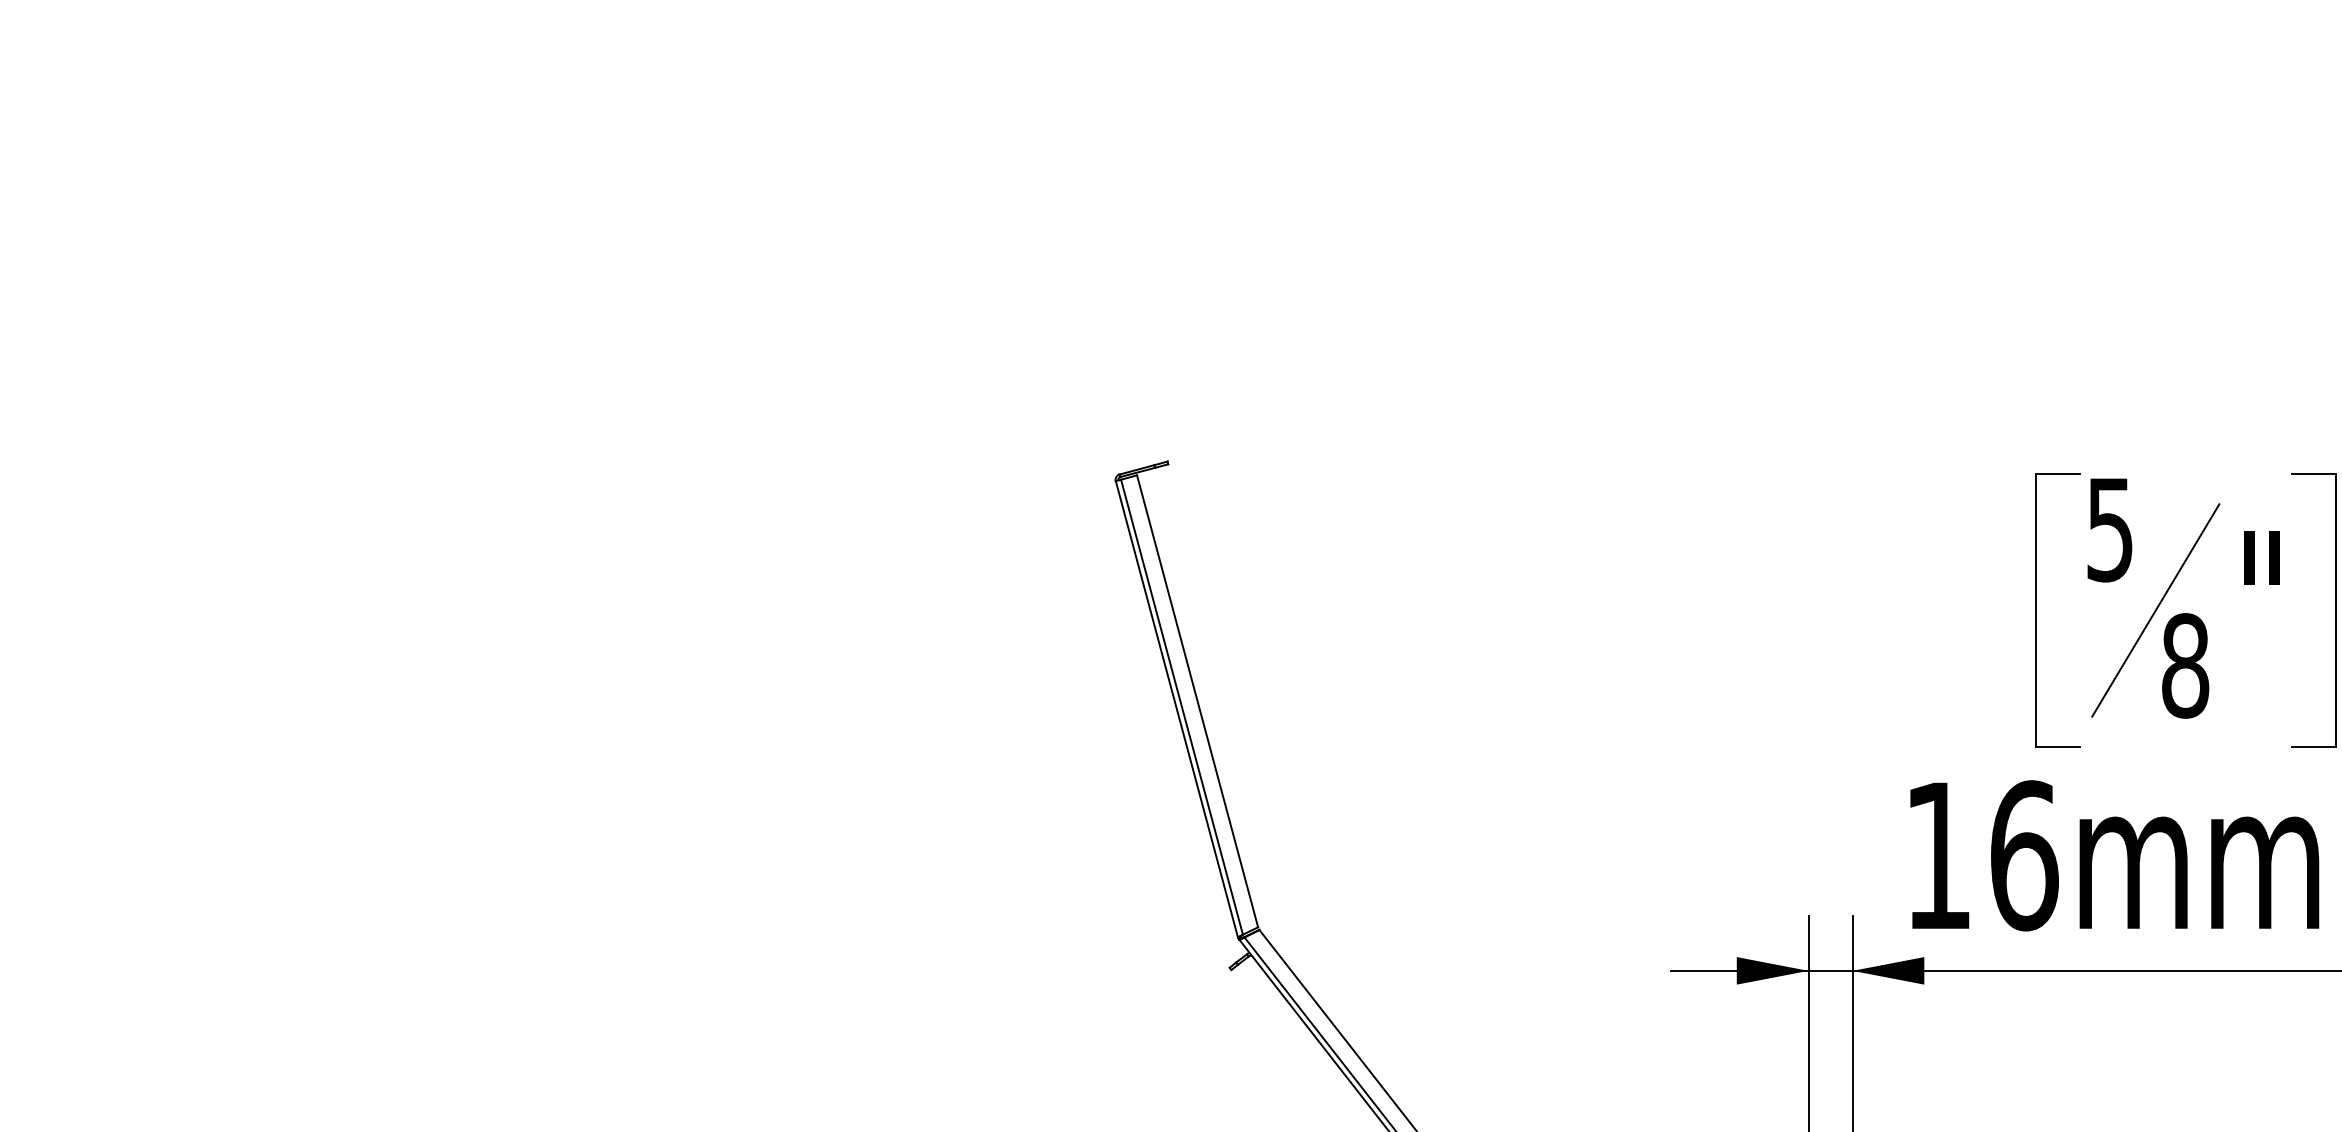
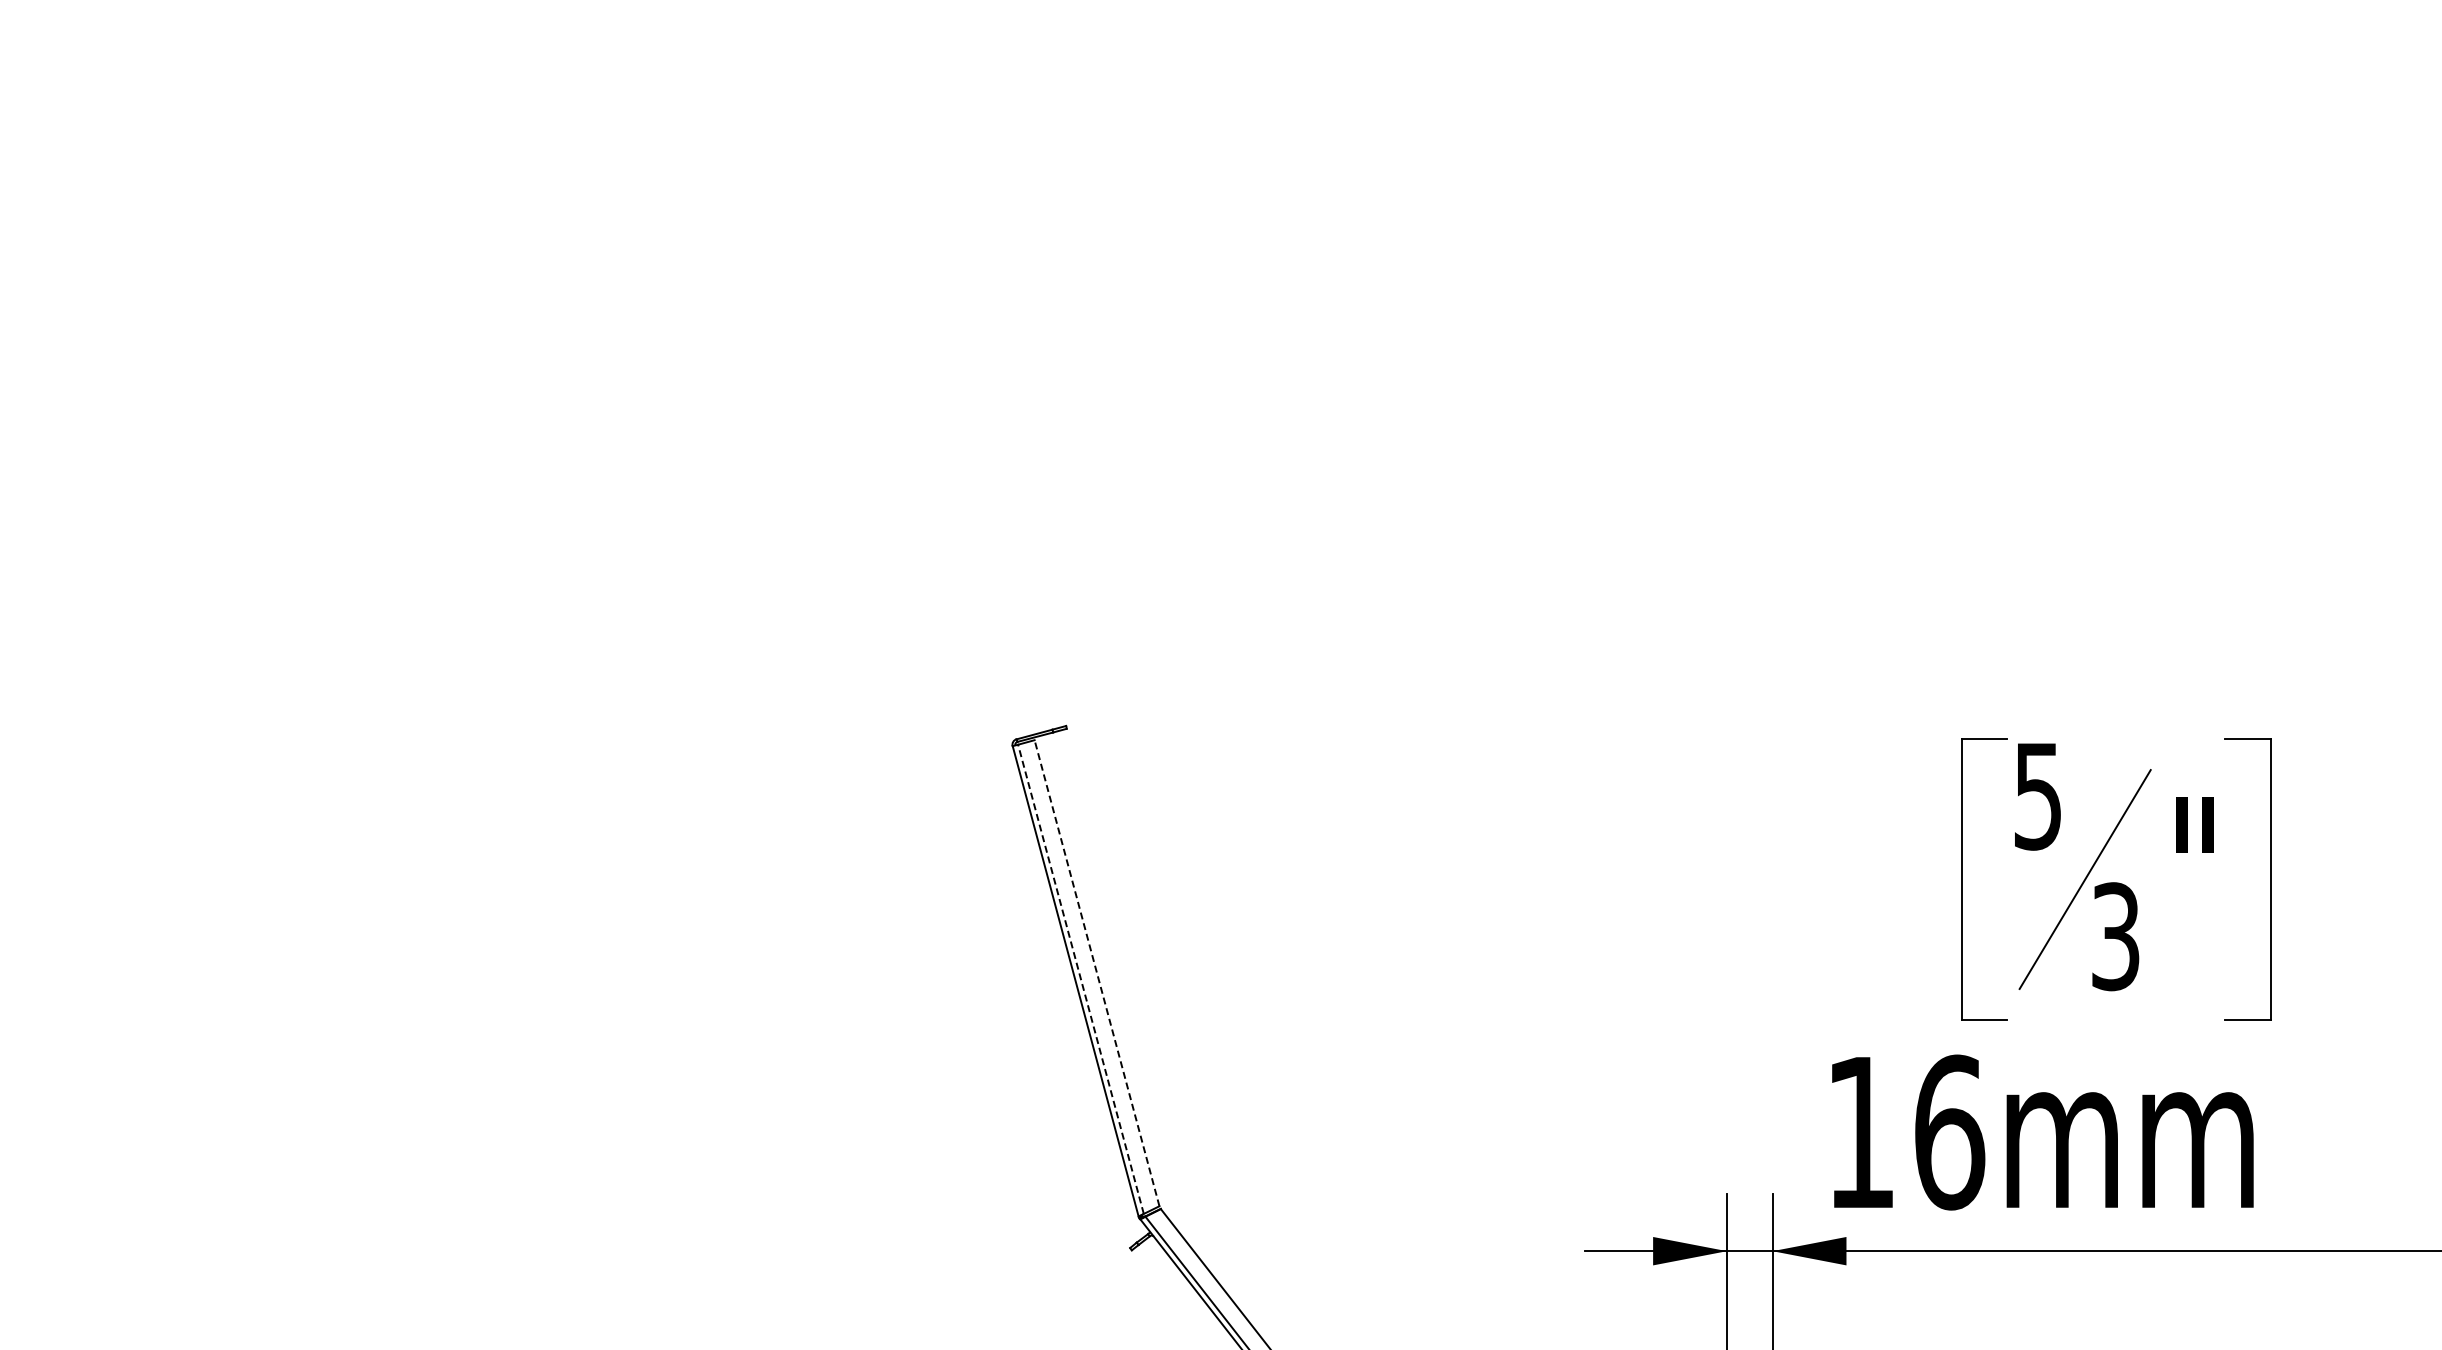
text: (2185, 665) -> (2115, 936), 8 -> 3
line: (1197, 700) -> (1096, 972), solid -> dashed
line: (1181, 707) -> (1080, 979), solid -> dashed

